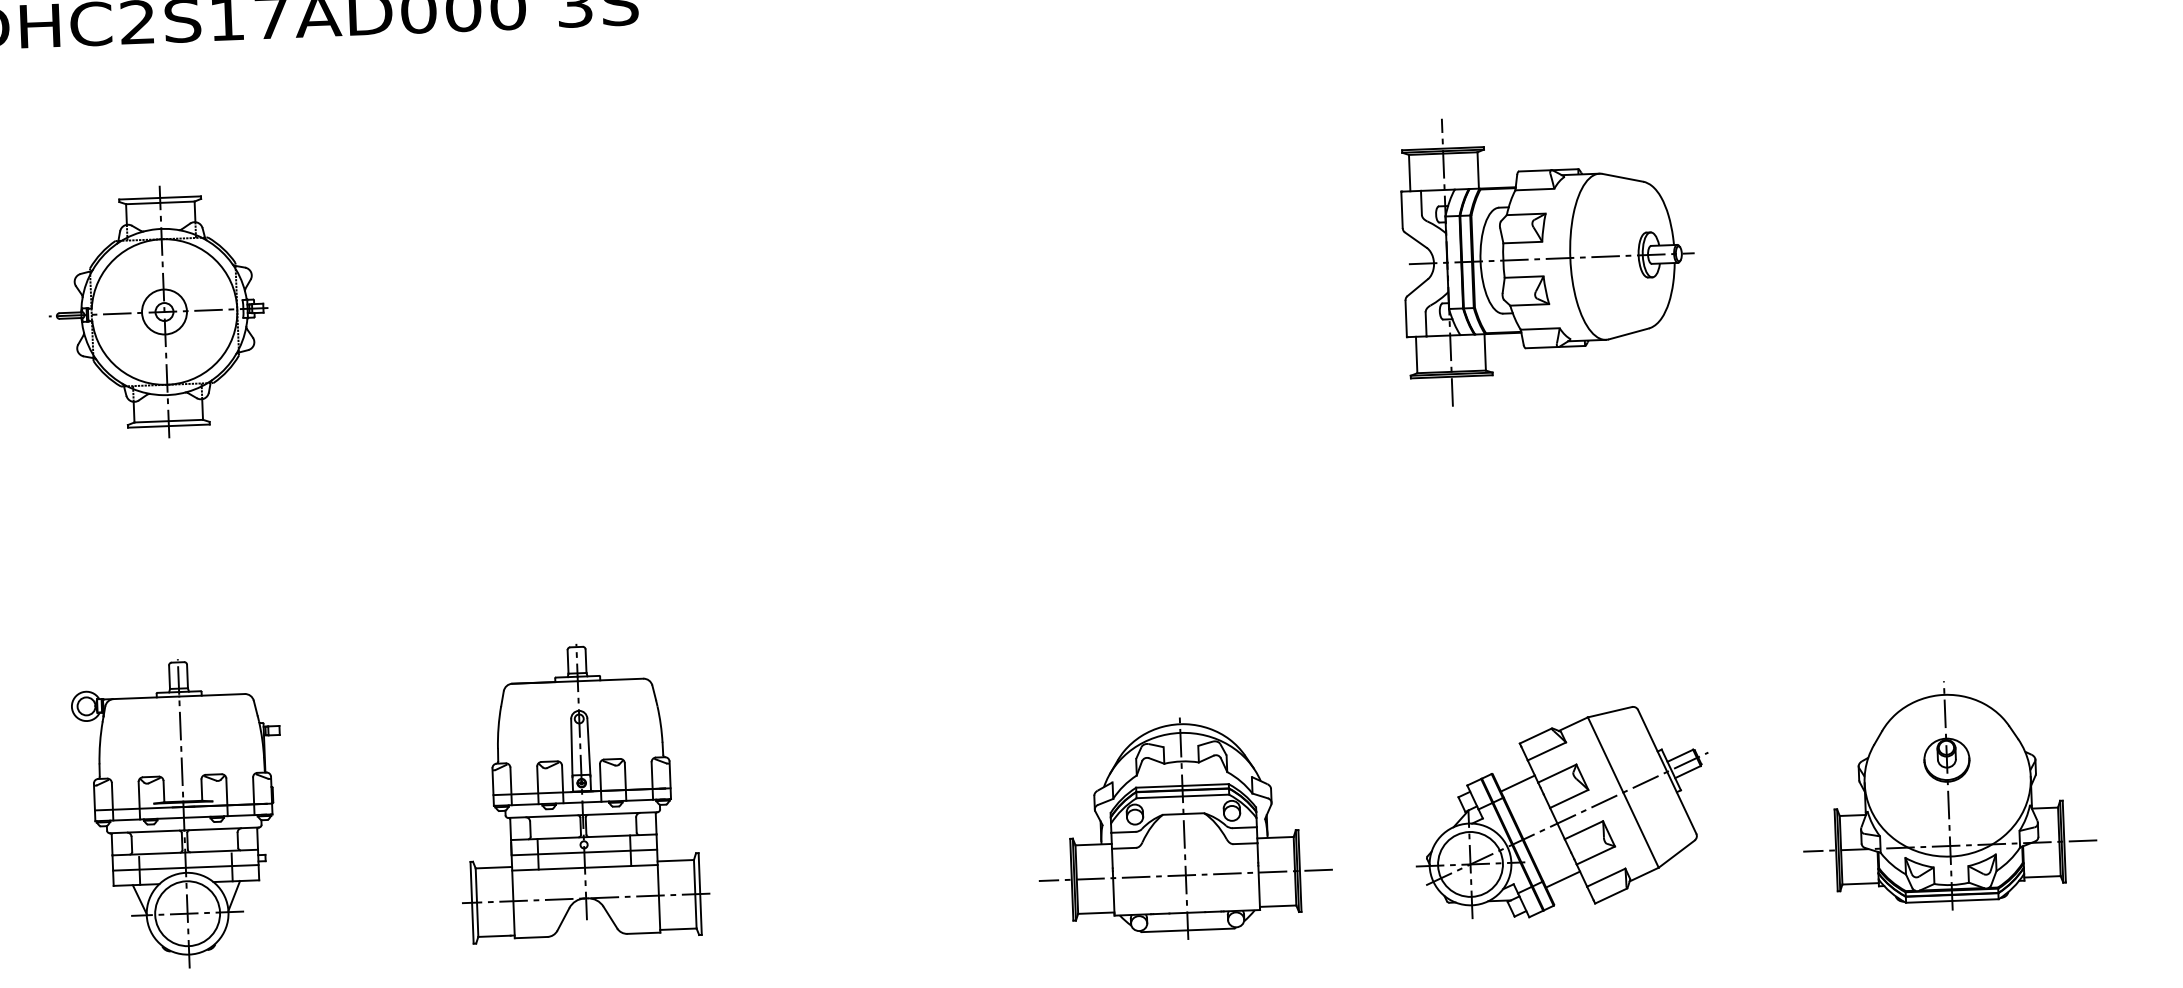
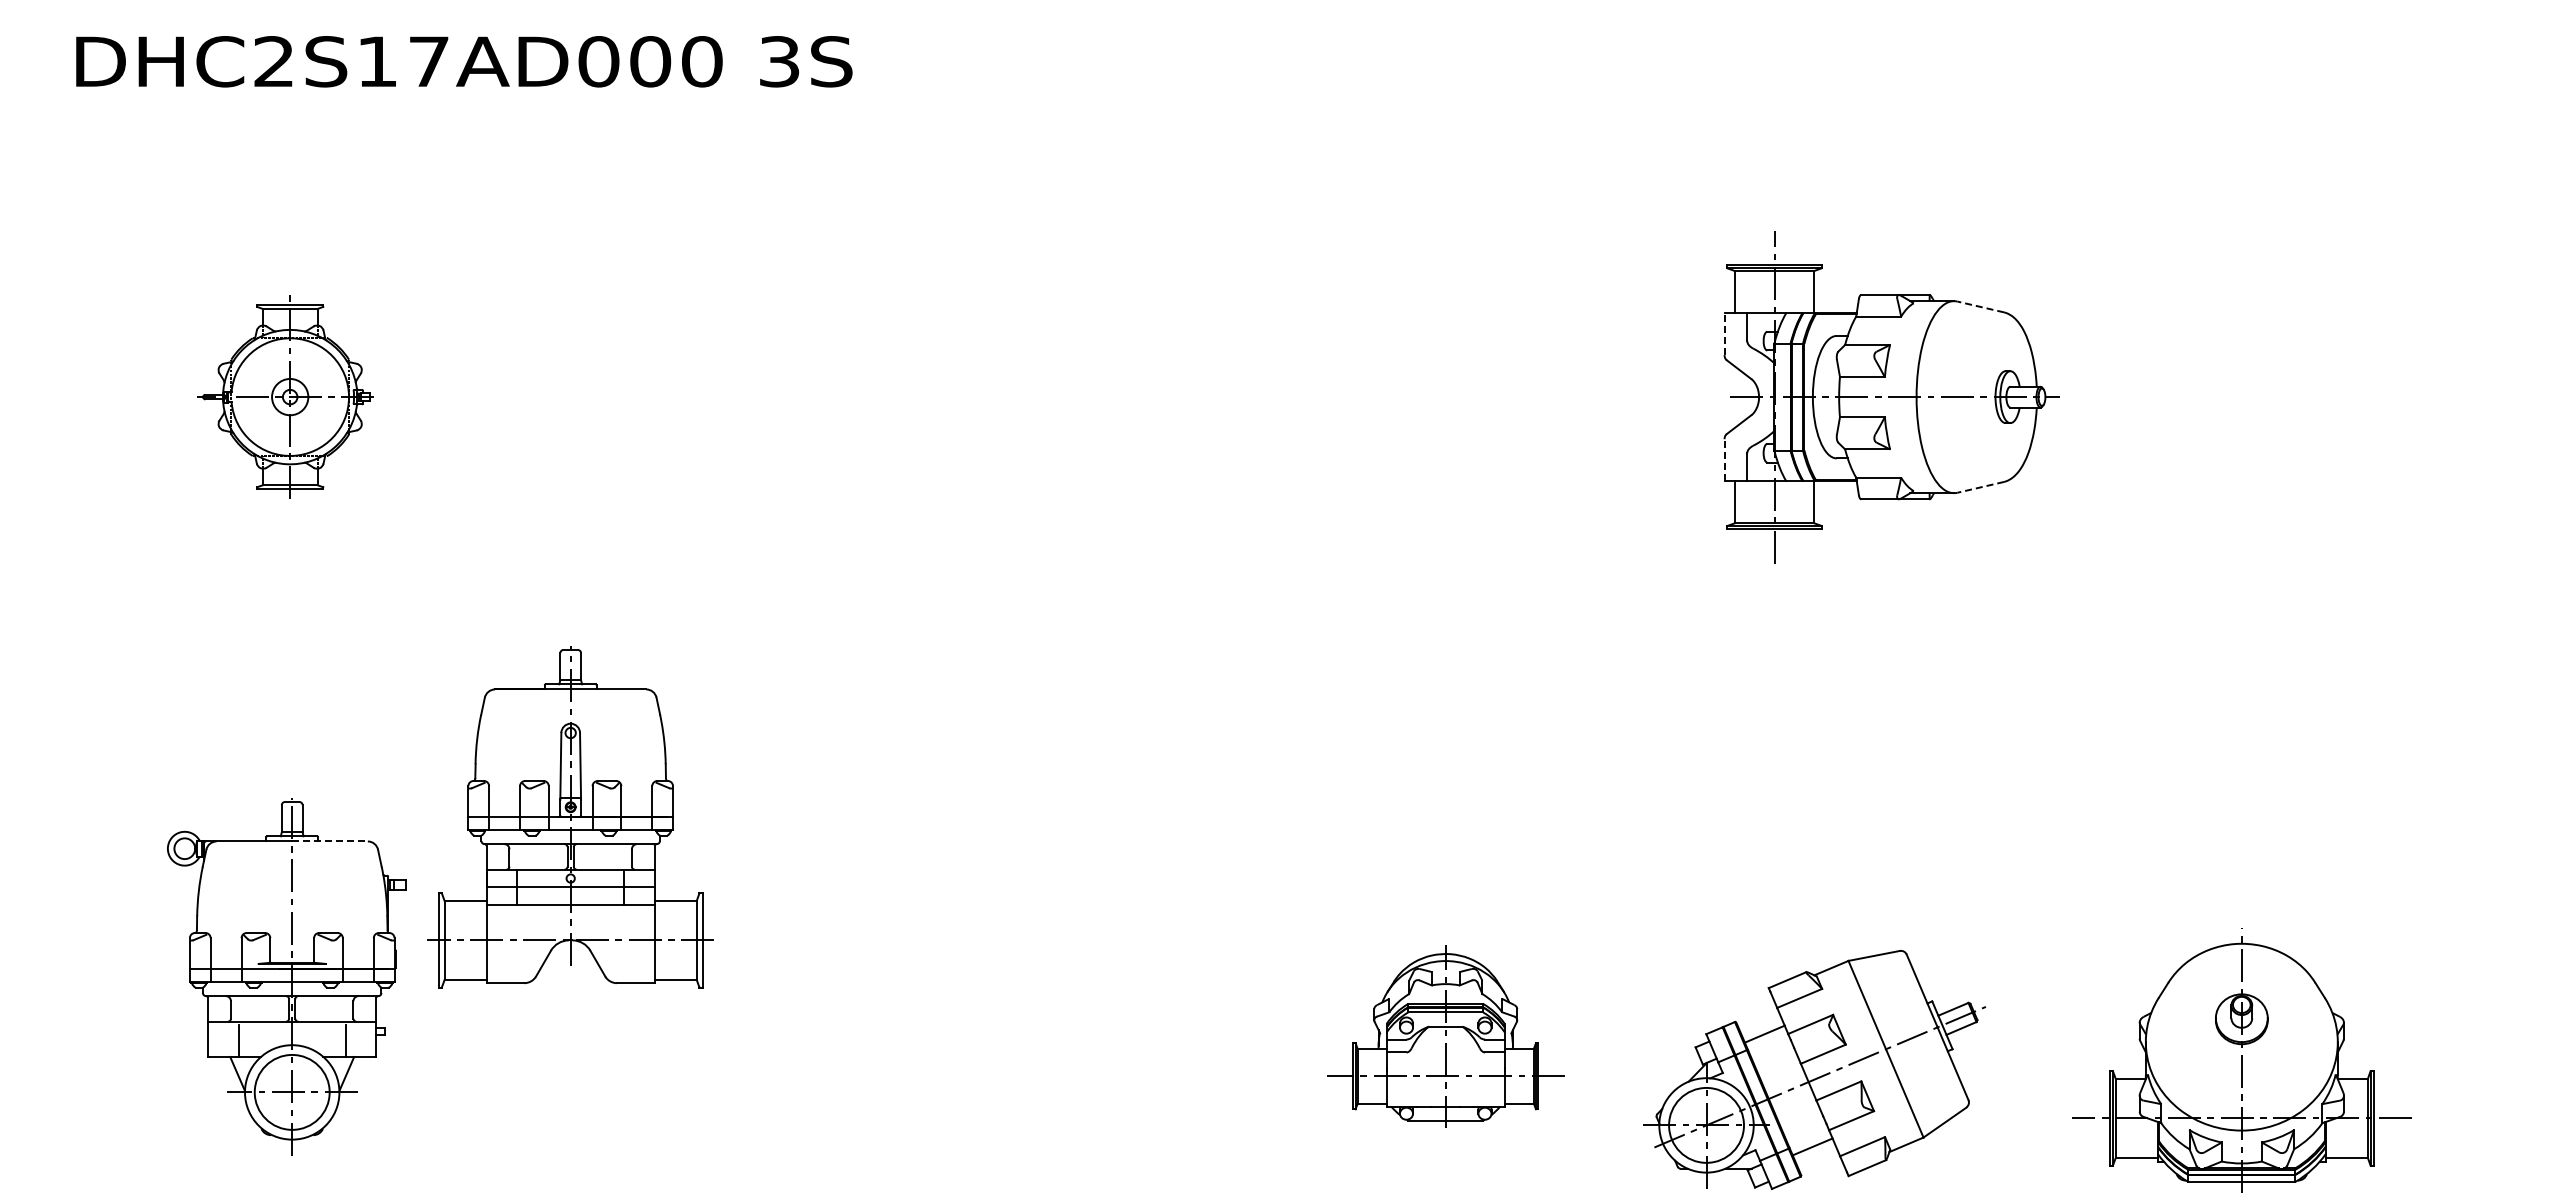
line: (1622, 177) -> (1980, 306), solid -> dashed
line: (1401, 209) -> (1724, 333), solid -> dashed
part: (158, 311) -> (285, 396), size x0.7
line: (1406, 318) -> (1724, 459), solid -> dashed
line: (1628, 334) -> (1980, 487), solid -> dashed
line: (212, 695) -> (330, 841), solid -> dashed
part: (581, 792) -> (570, 817), moved
part: (1948, 795) -> (2241, 1060), moved
part: (1562, 812) -> (1814, 1069), moved
part: (1183, 828) -> (1445, 1038), size x0.7
line: (186, 867) -> (292, 1039), removed

